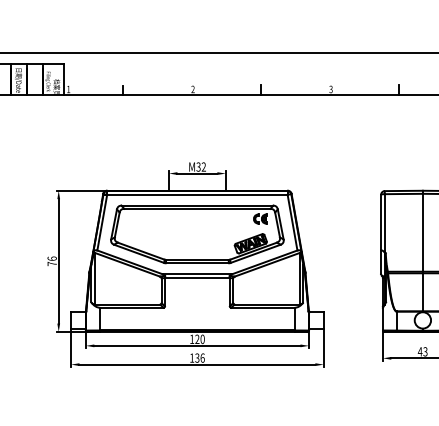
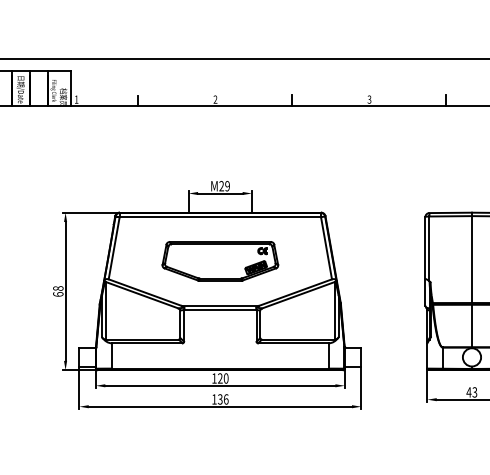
text: (200, 167) -> (223, 186), M32 -> M29
part: (197, 234) -> (220, 261), size x0.6
text: (51, 261) -> (57, 291), 76 -> 68

